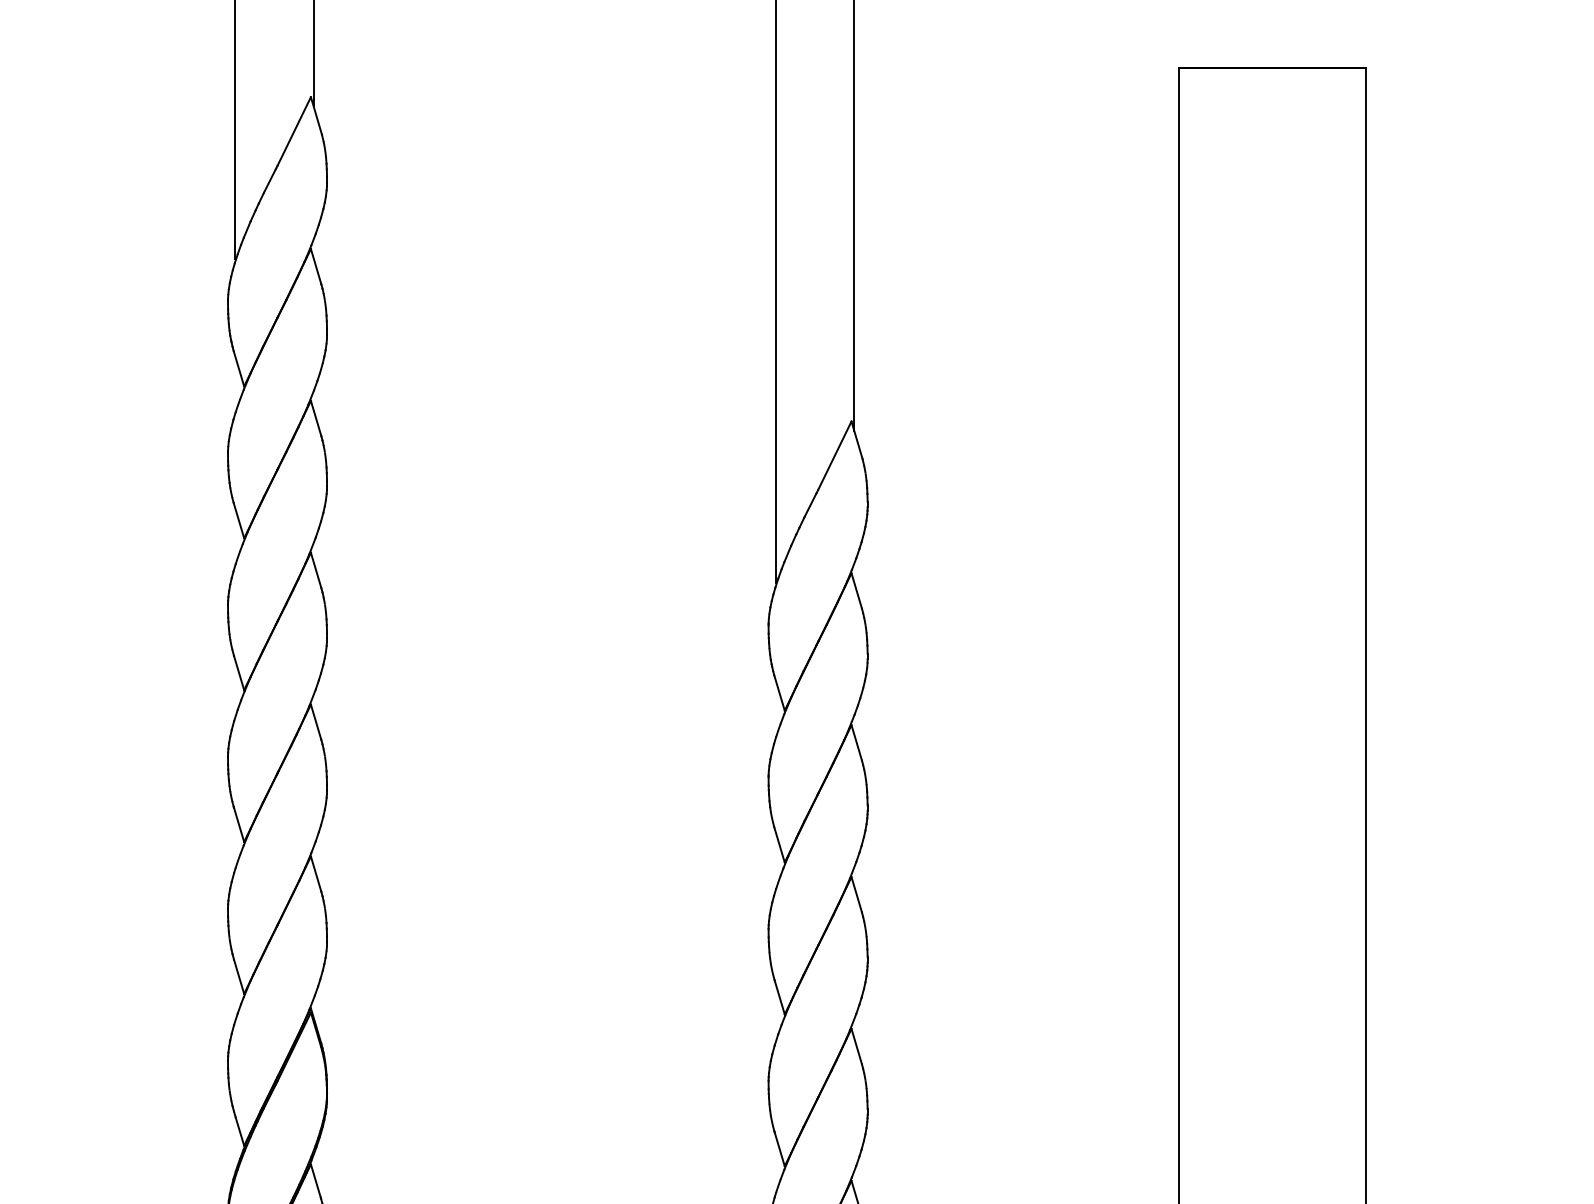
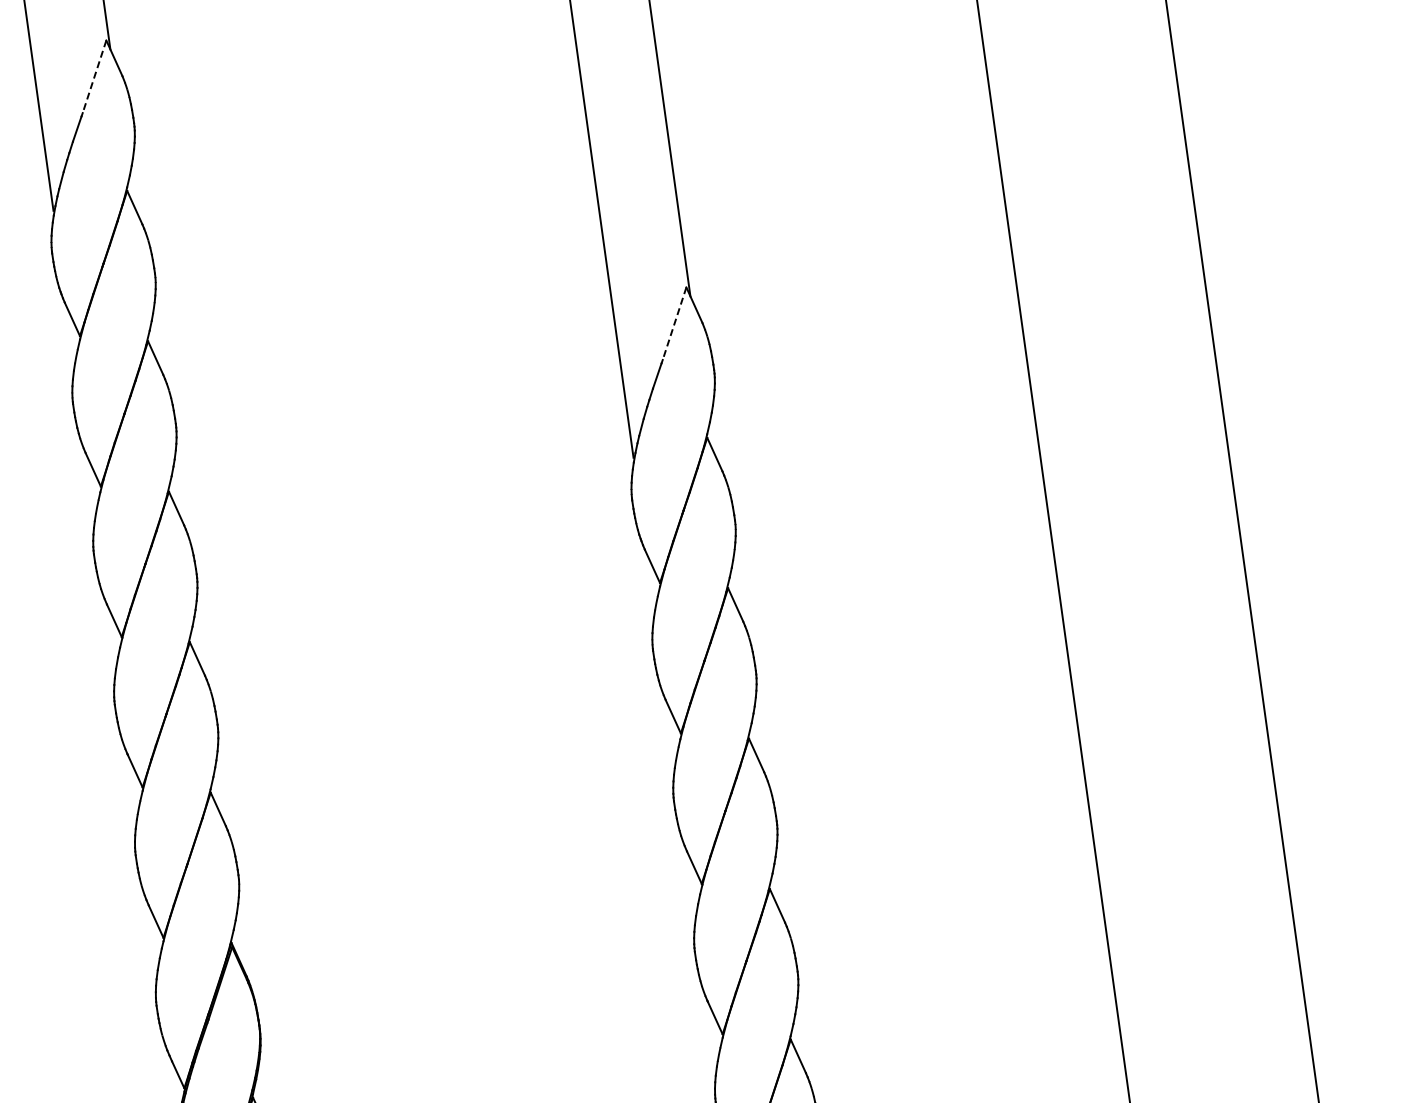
line: (294, 131) -> (94, 76), solid -> dashed
line: (834, 456) -> (674, 324), solid -> dashed

